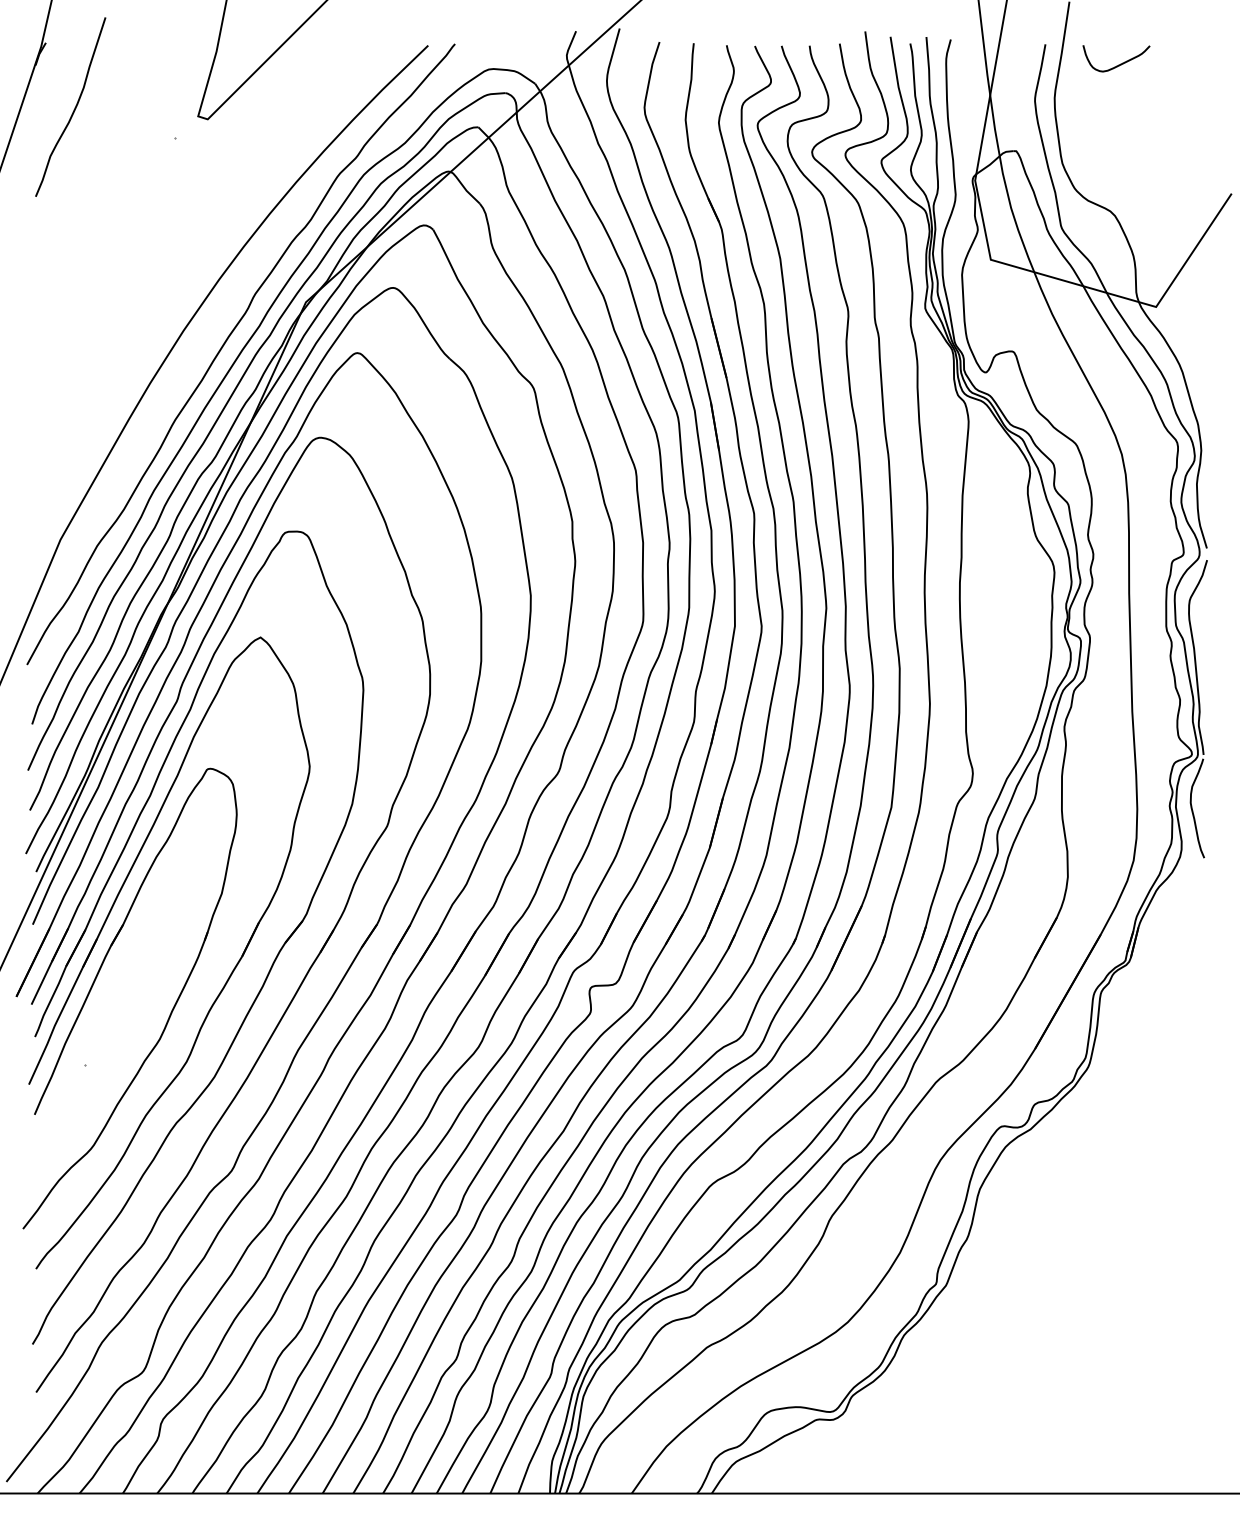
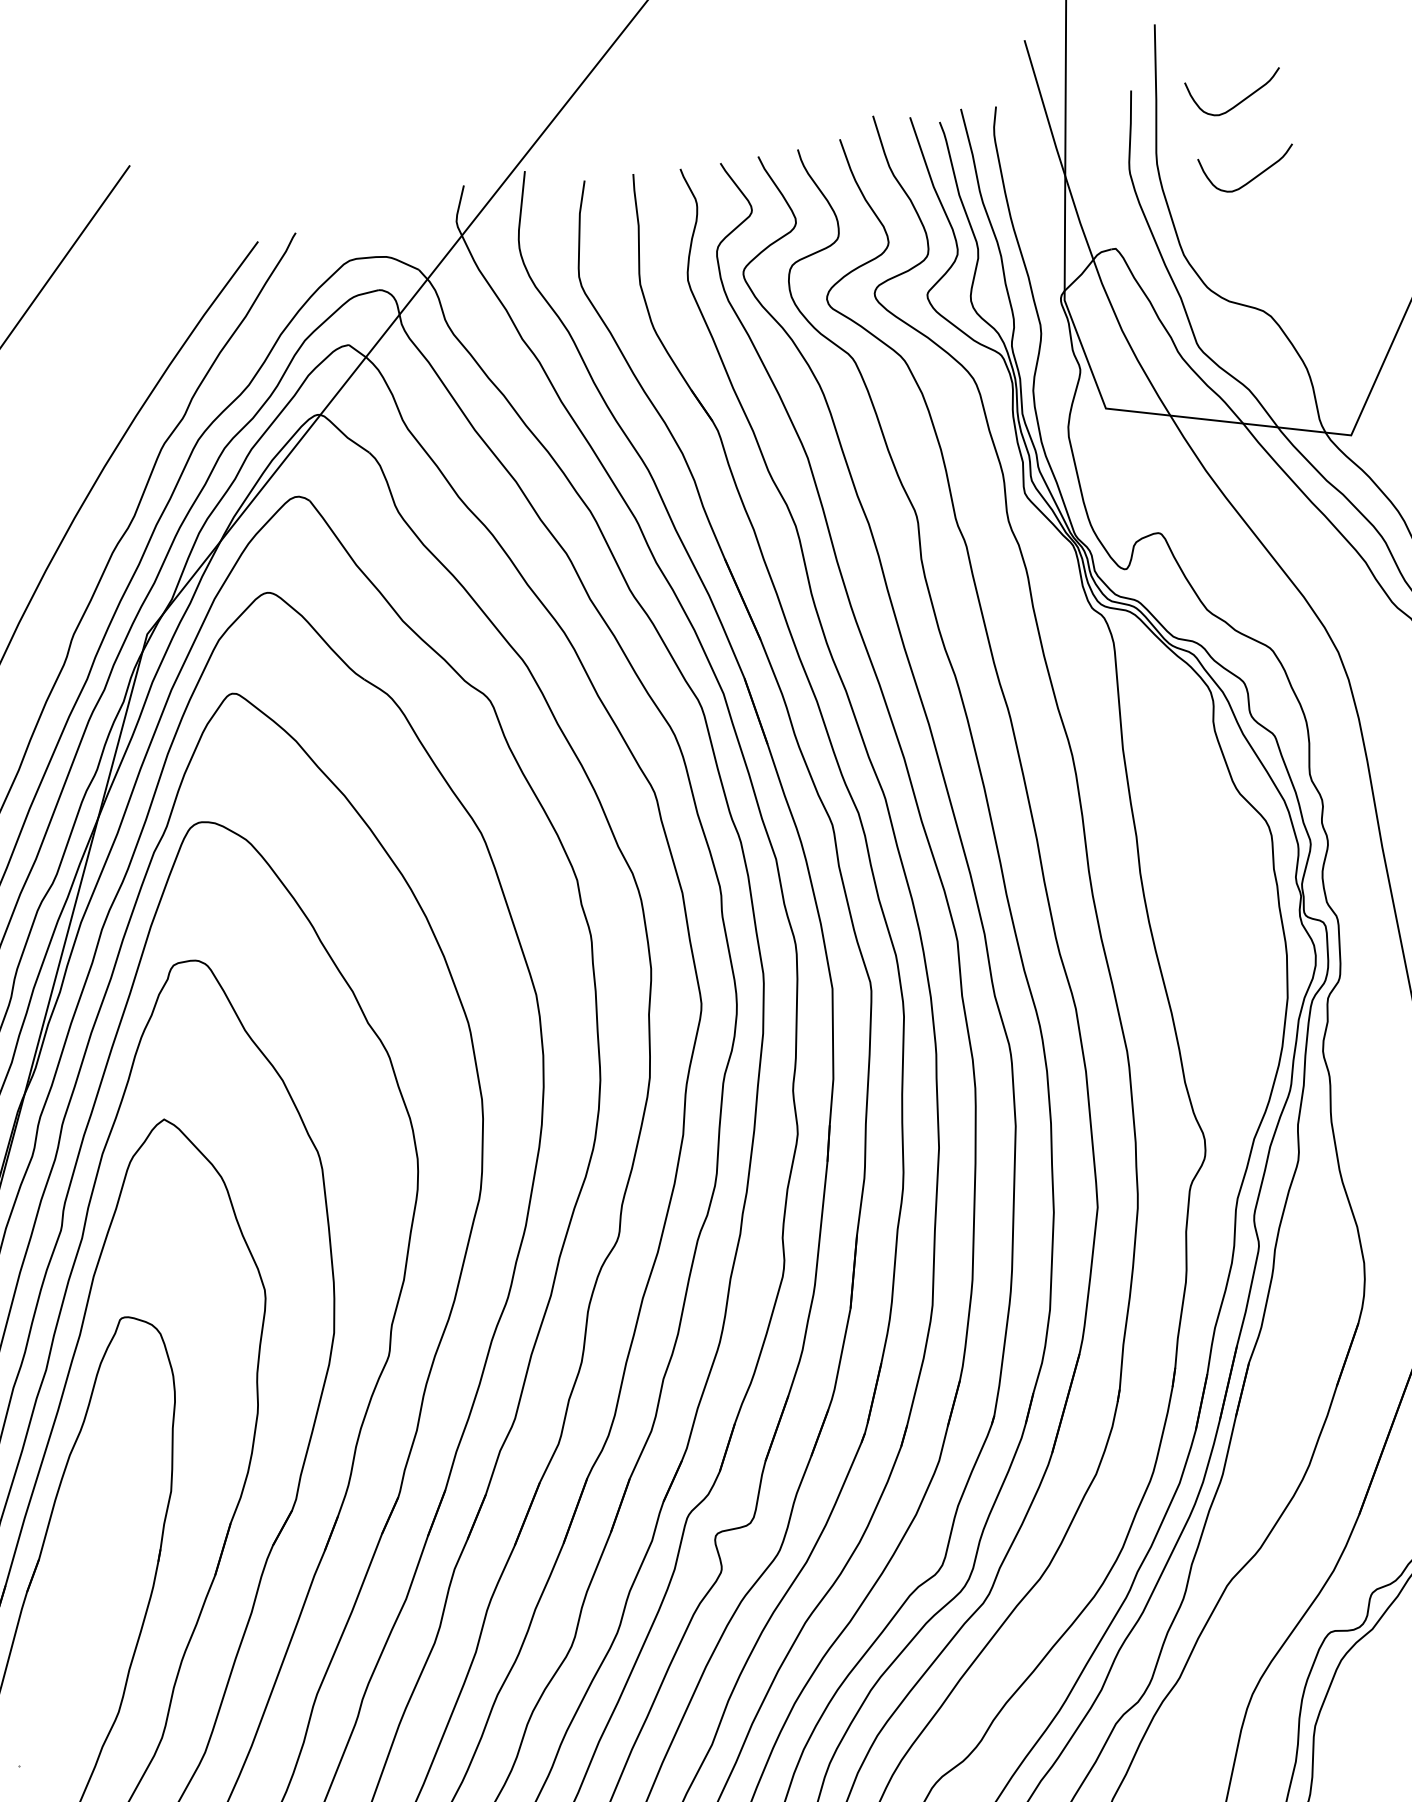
curve: (1118, 118) -> (1252, 177), added

